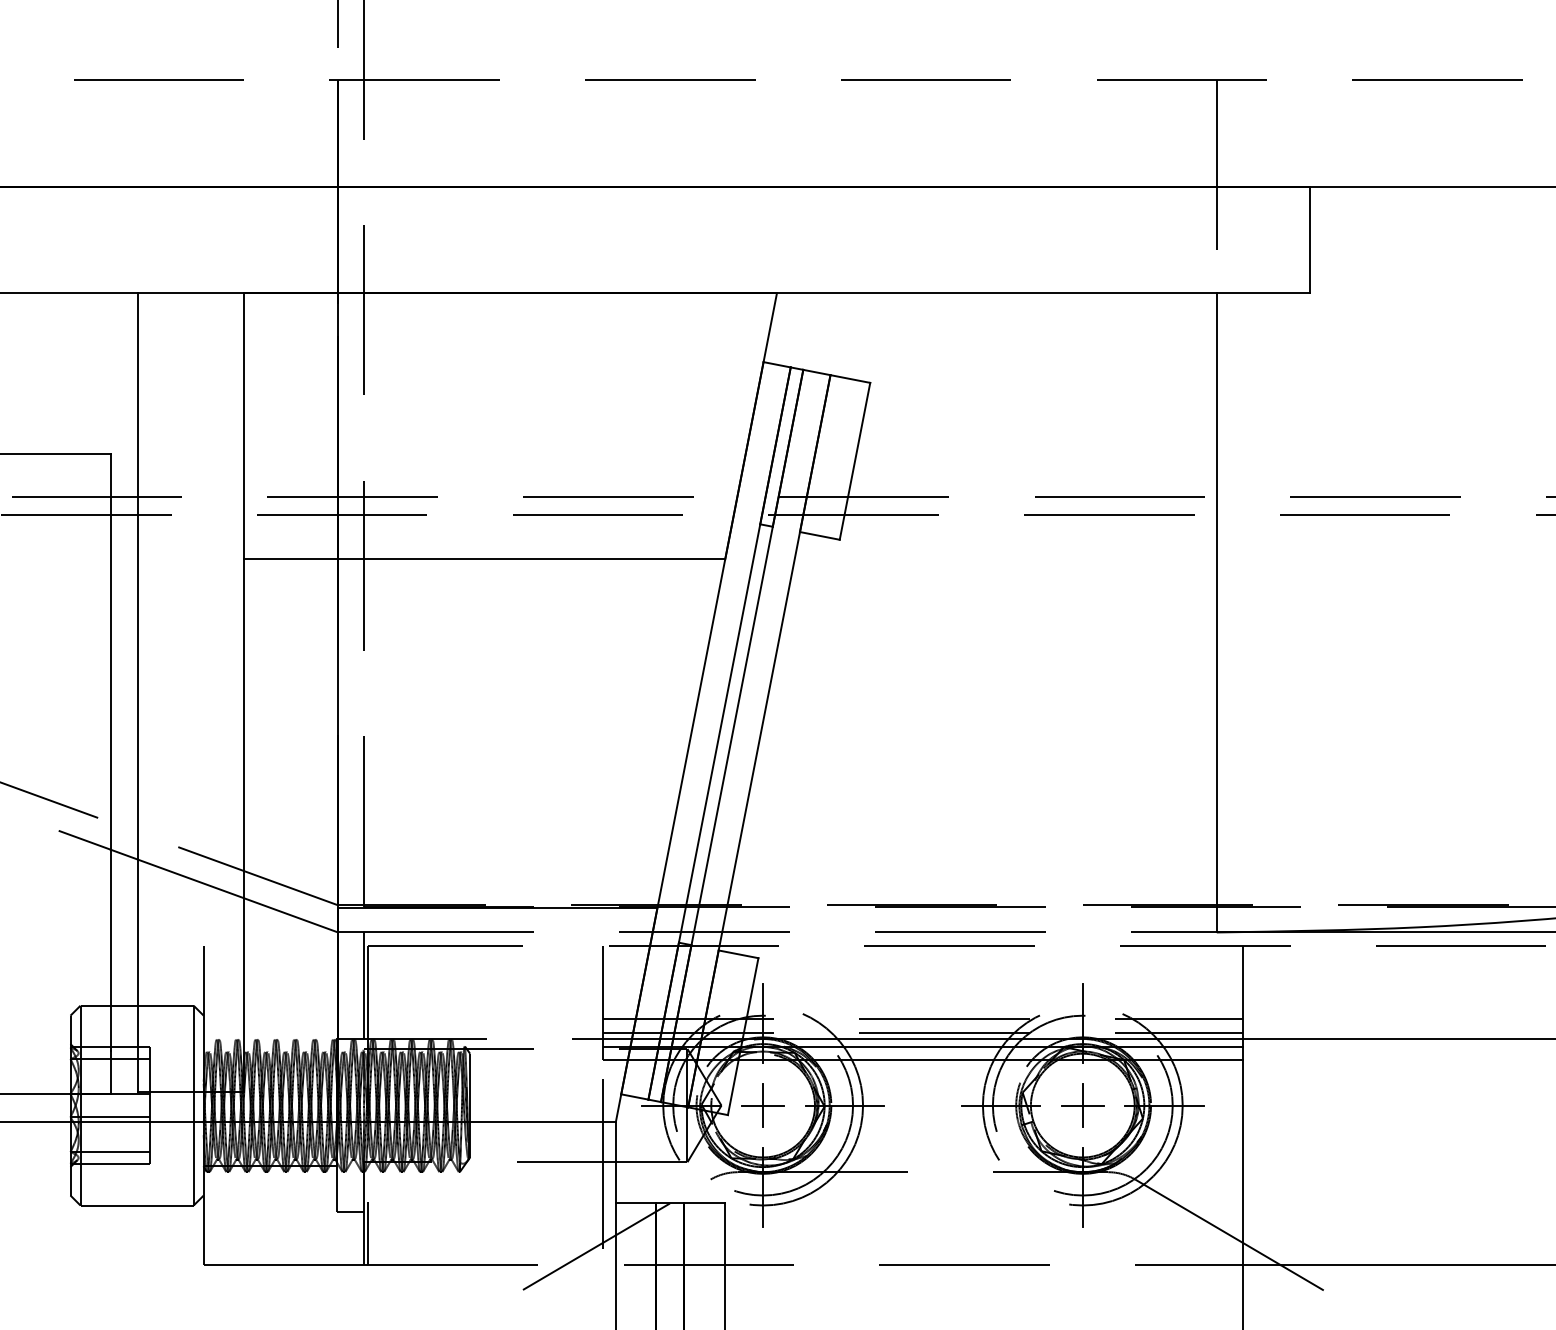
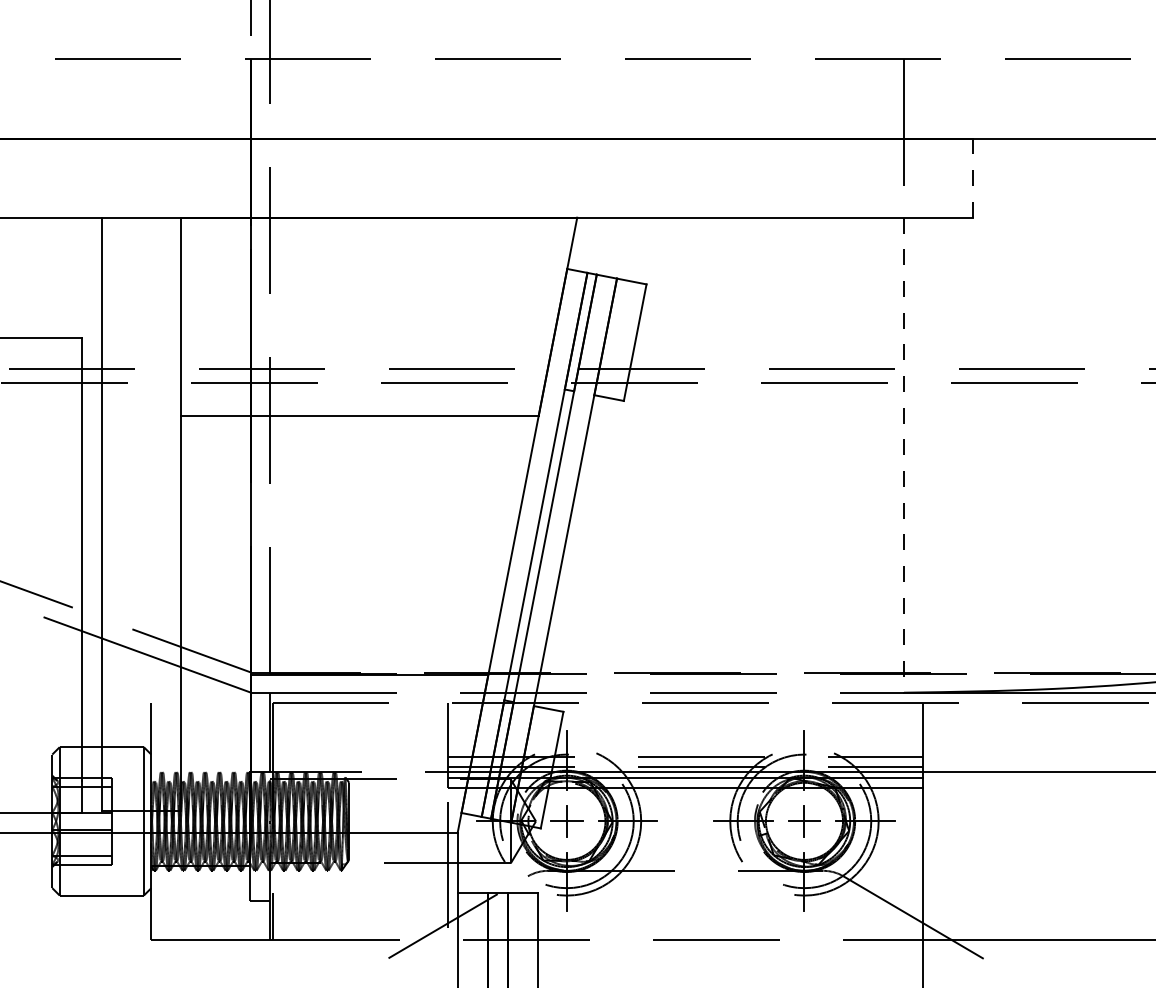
line: (1310, 240) -> (973, 178), solid -> dashed
line: (1217, 613) -> (904, 455), solid -> dashed

